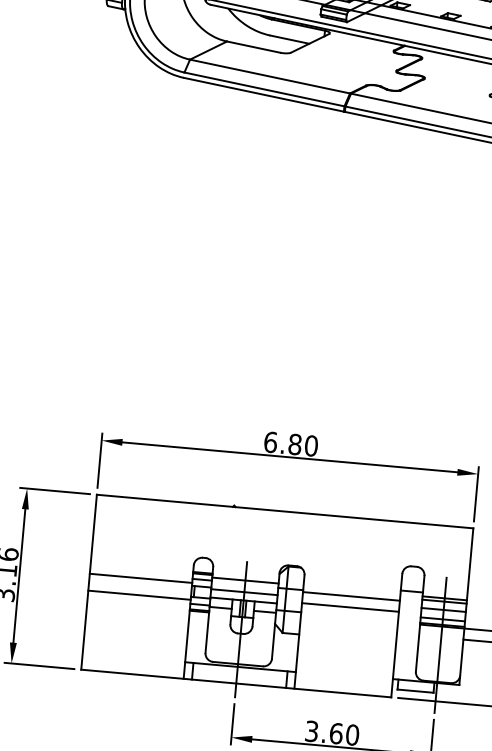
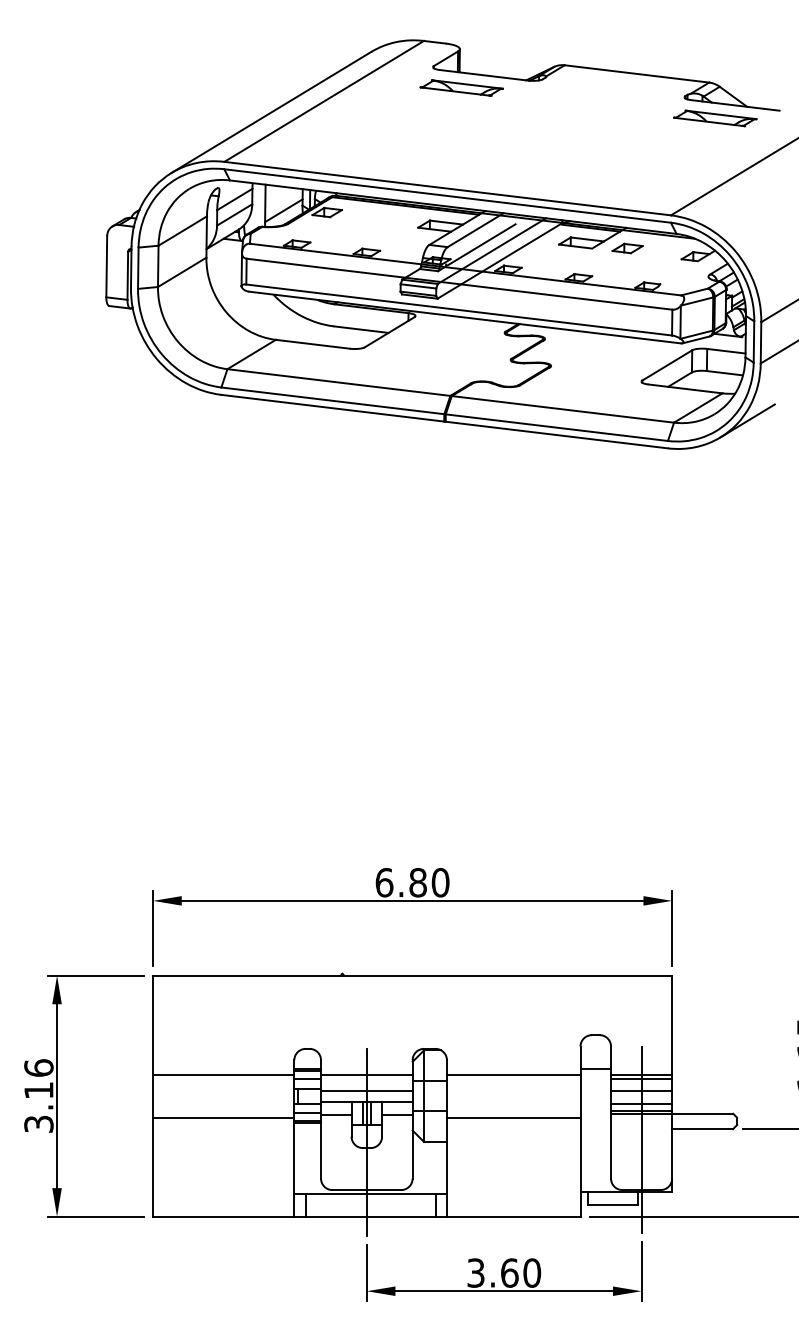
line: (140, 578) -> (223, 1117), moved
line: (139, 594) -> (223, 1074), moved
line: (351, 596) -> (513, 1117), moved
line: (350, 607) -> (513, 1074), moved

